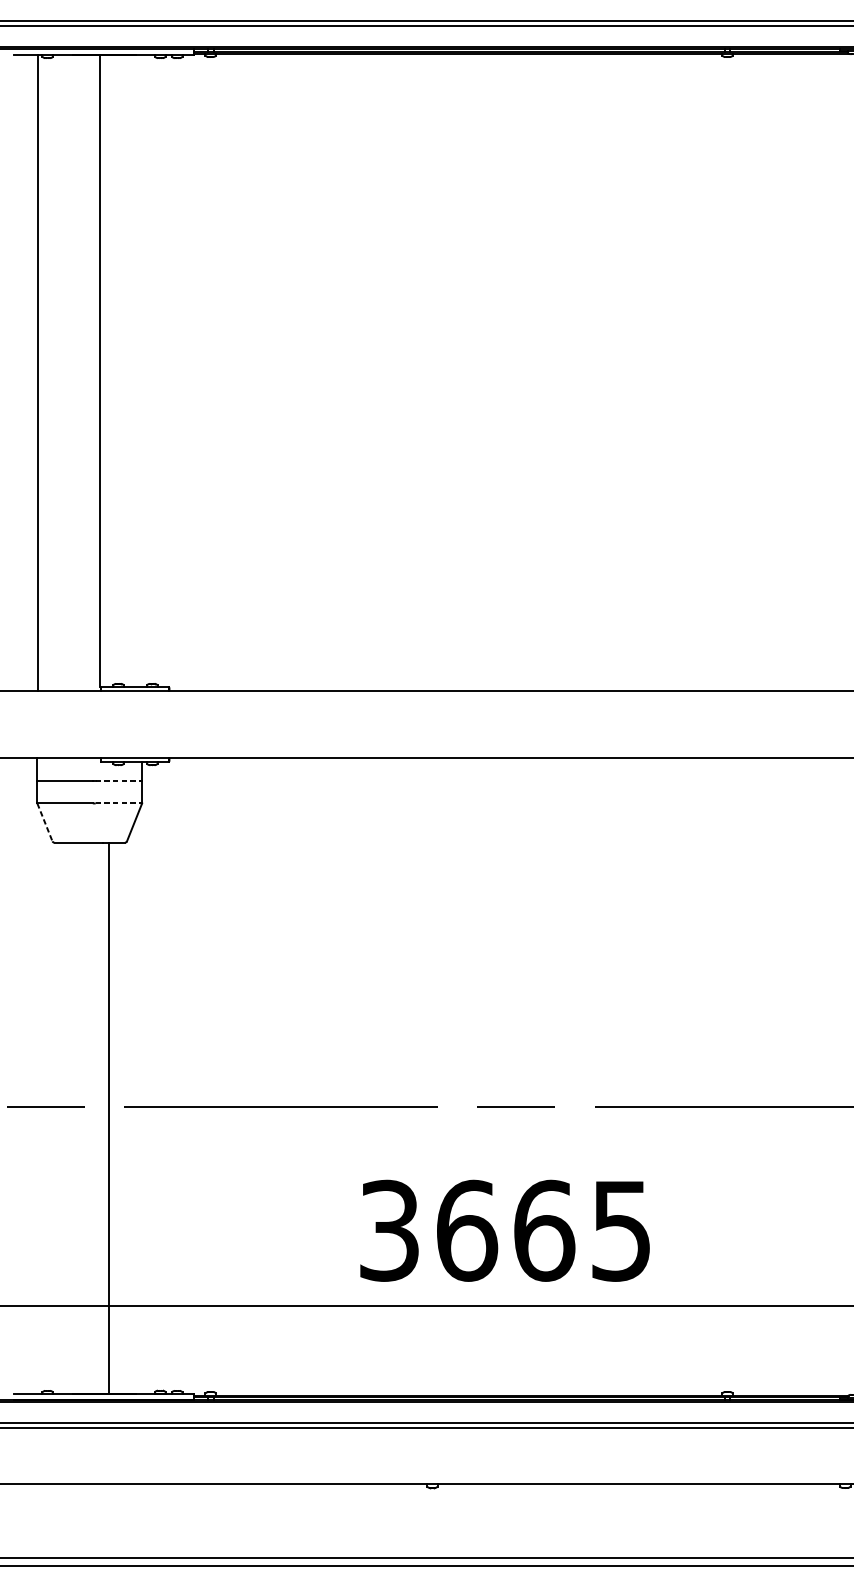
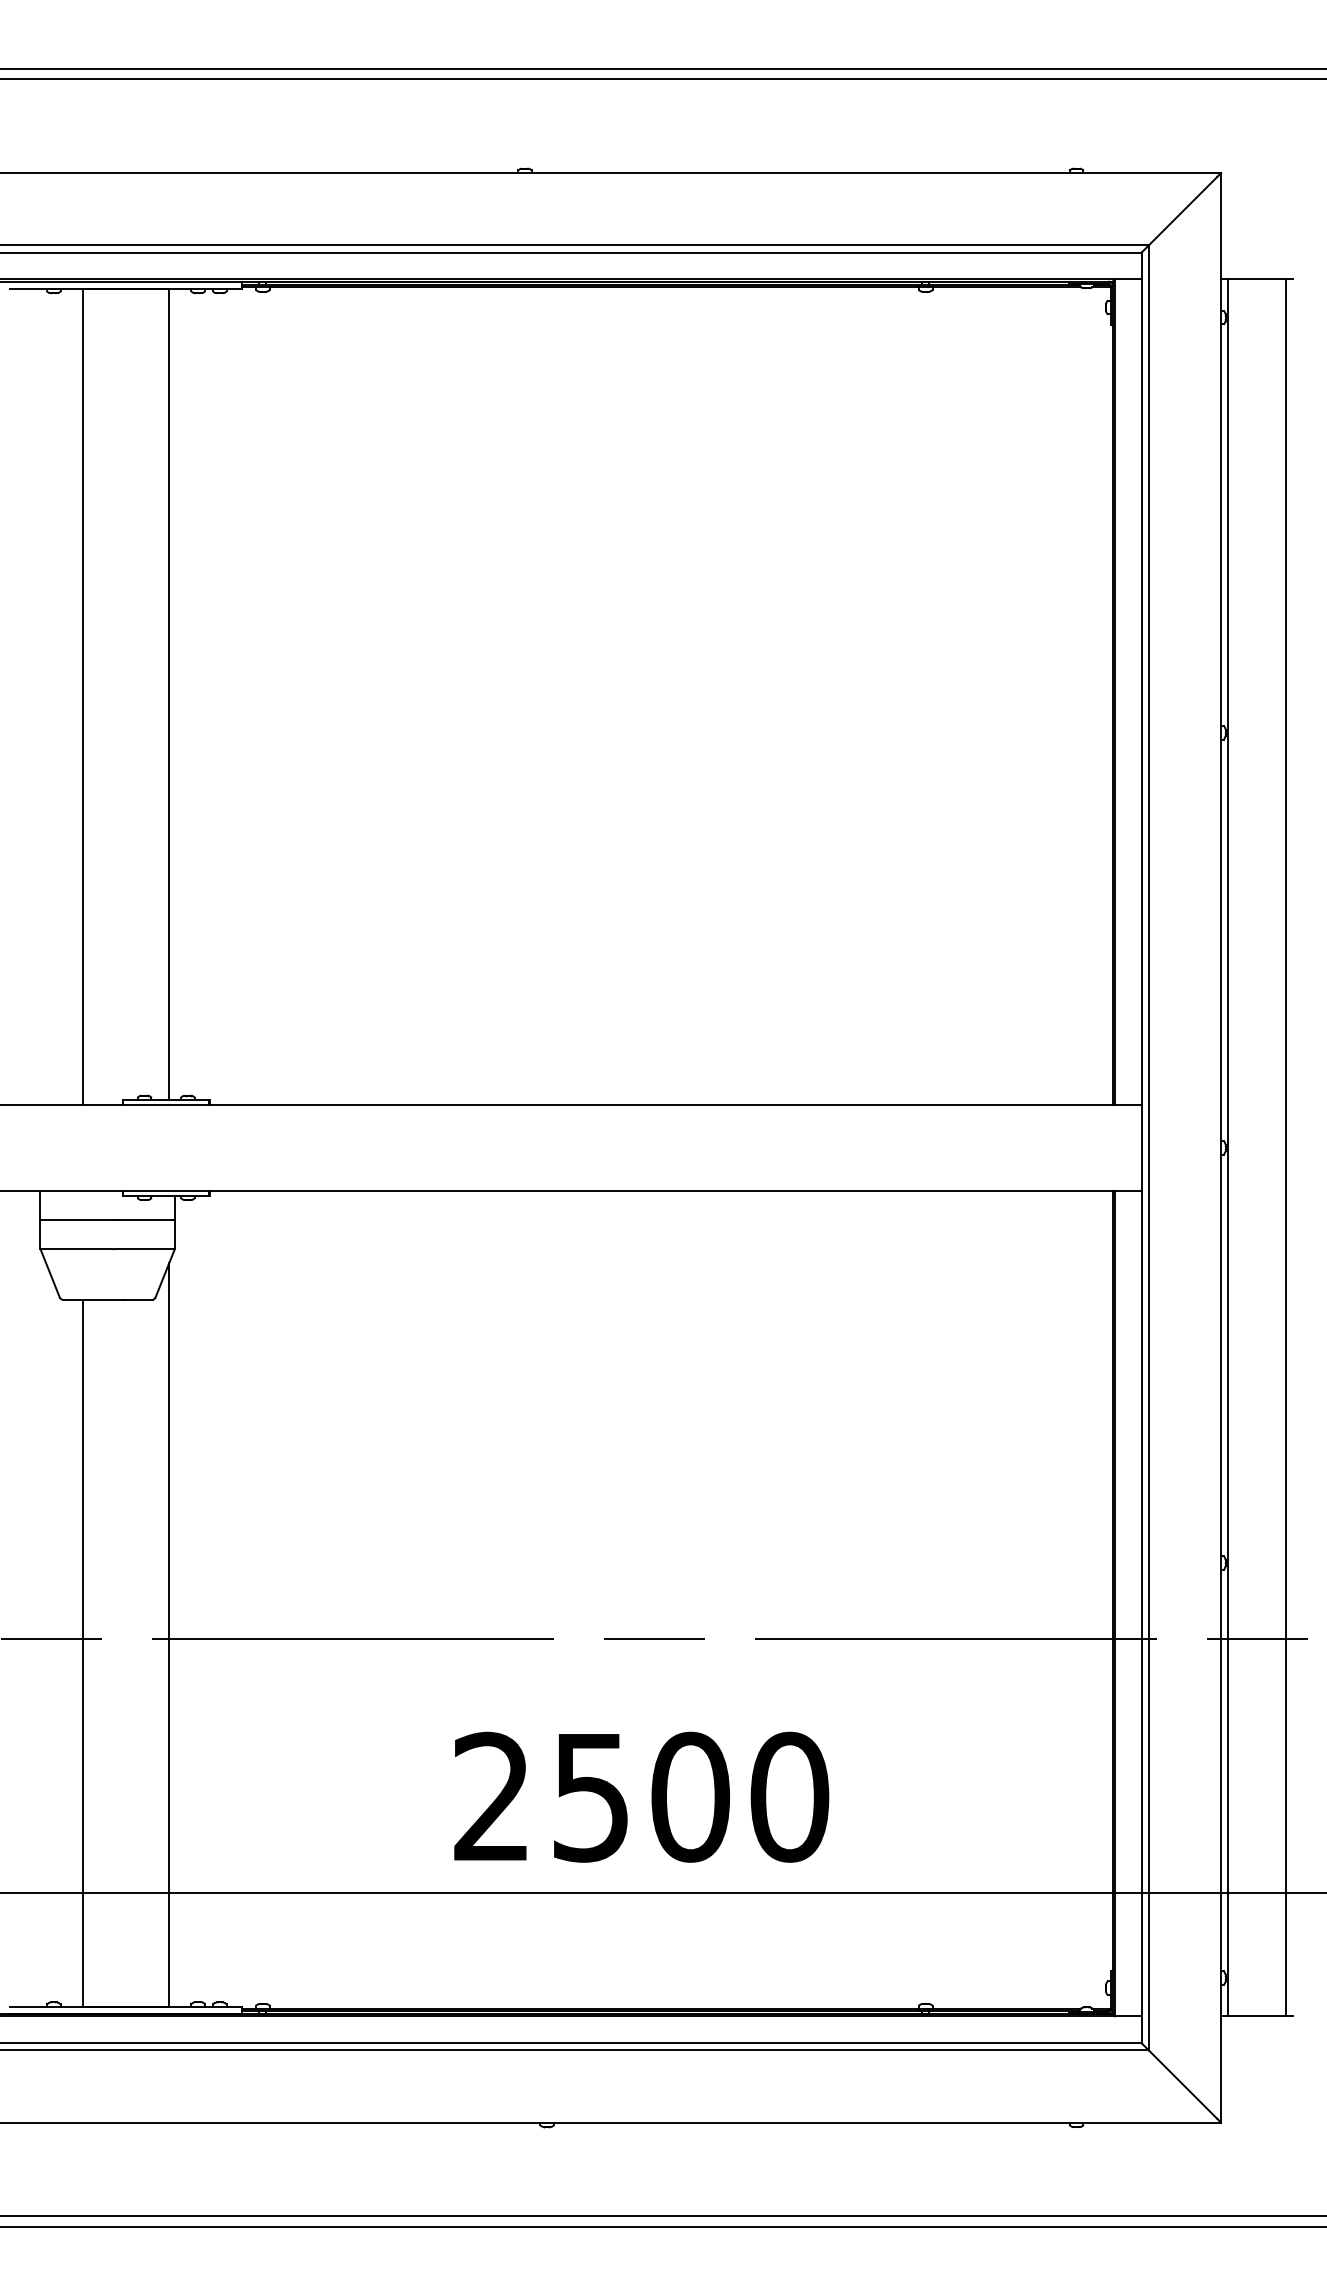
line: (99, 371) -> (169, 694), moved
line: (37, 372) -> (82, 696), moved
line: (118, 781) -> (144, 1220), dashed -> solid
line: (118, 802) -> (144, 1248), dashed -> solid
line: (45, 822) -> (50, 1273), dashed -> solid
line: (137, 1104) -> (169, 1635), added
line: (109, 1118) -> (82, 1653), moved
text: (505, 1230) -> (641, 1796), 3665 -> 2500

